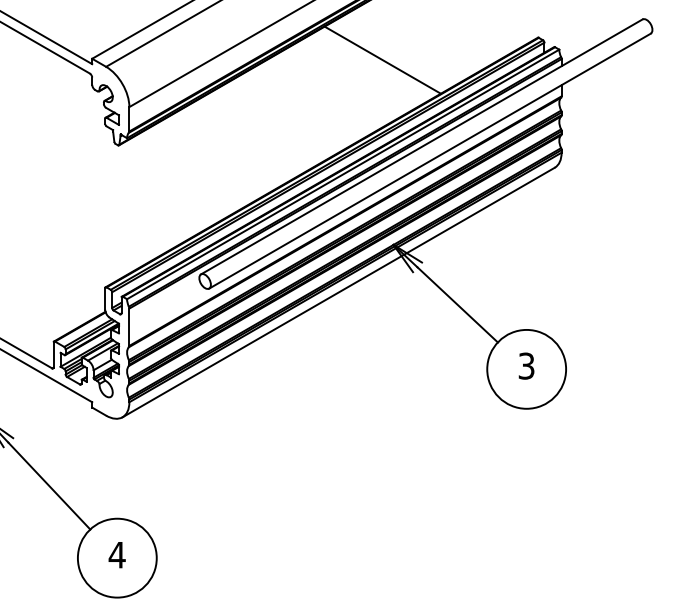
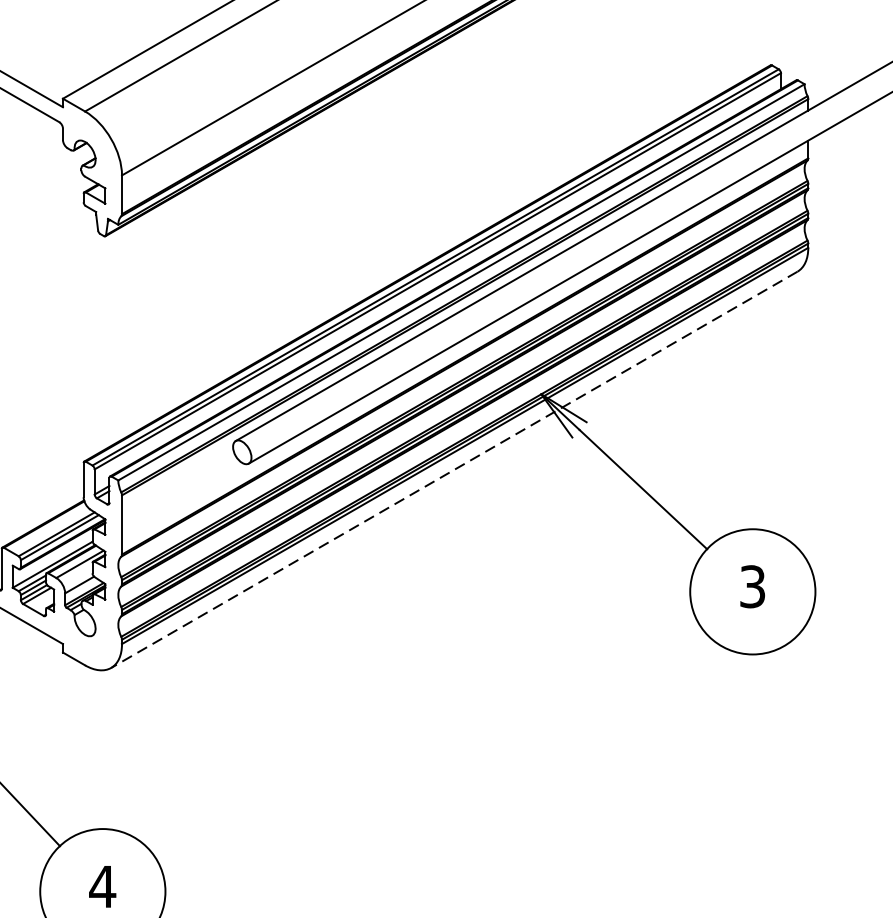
line: (382, 59) -> (523, 99), removed
line: (338, 292) -> (454, 469), solid -> dashed

